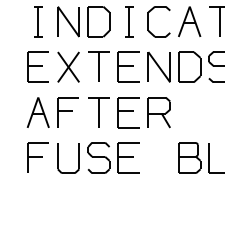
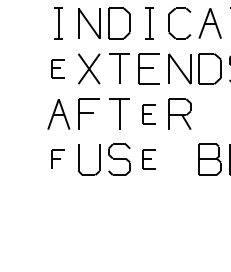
part: (37, 66) -> (58, 68), size x0.6
part: (127, 112) -> (148, 114), size x0.6
part: (37, 156) -> (58, 158), size x0.6
part: (127, 157) -> (148, 159), size x0.6

